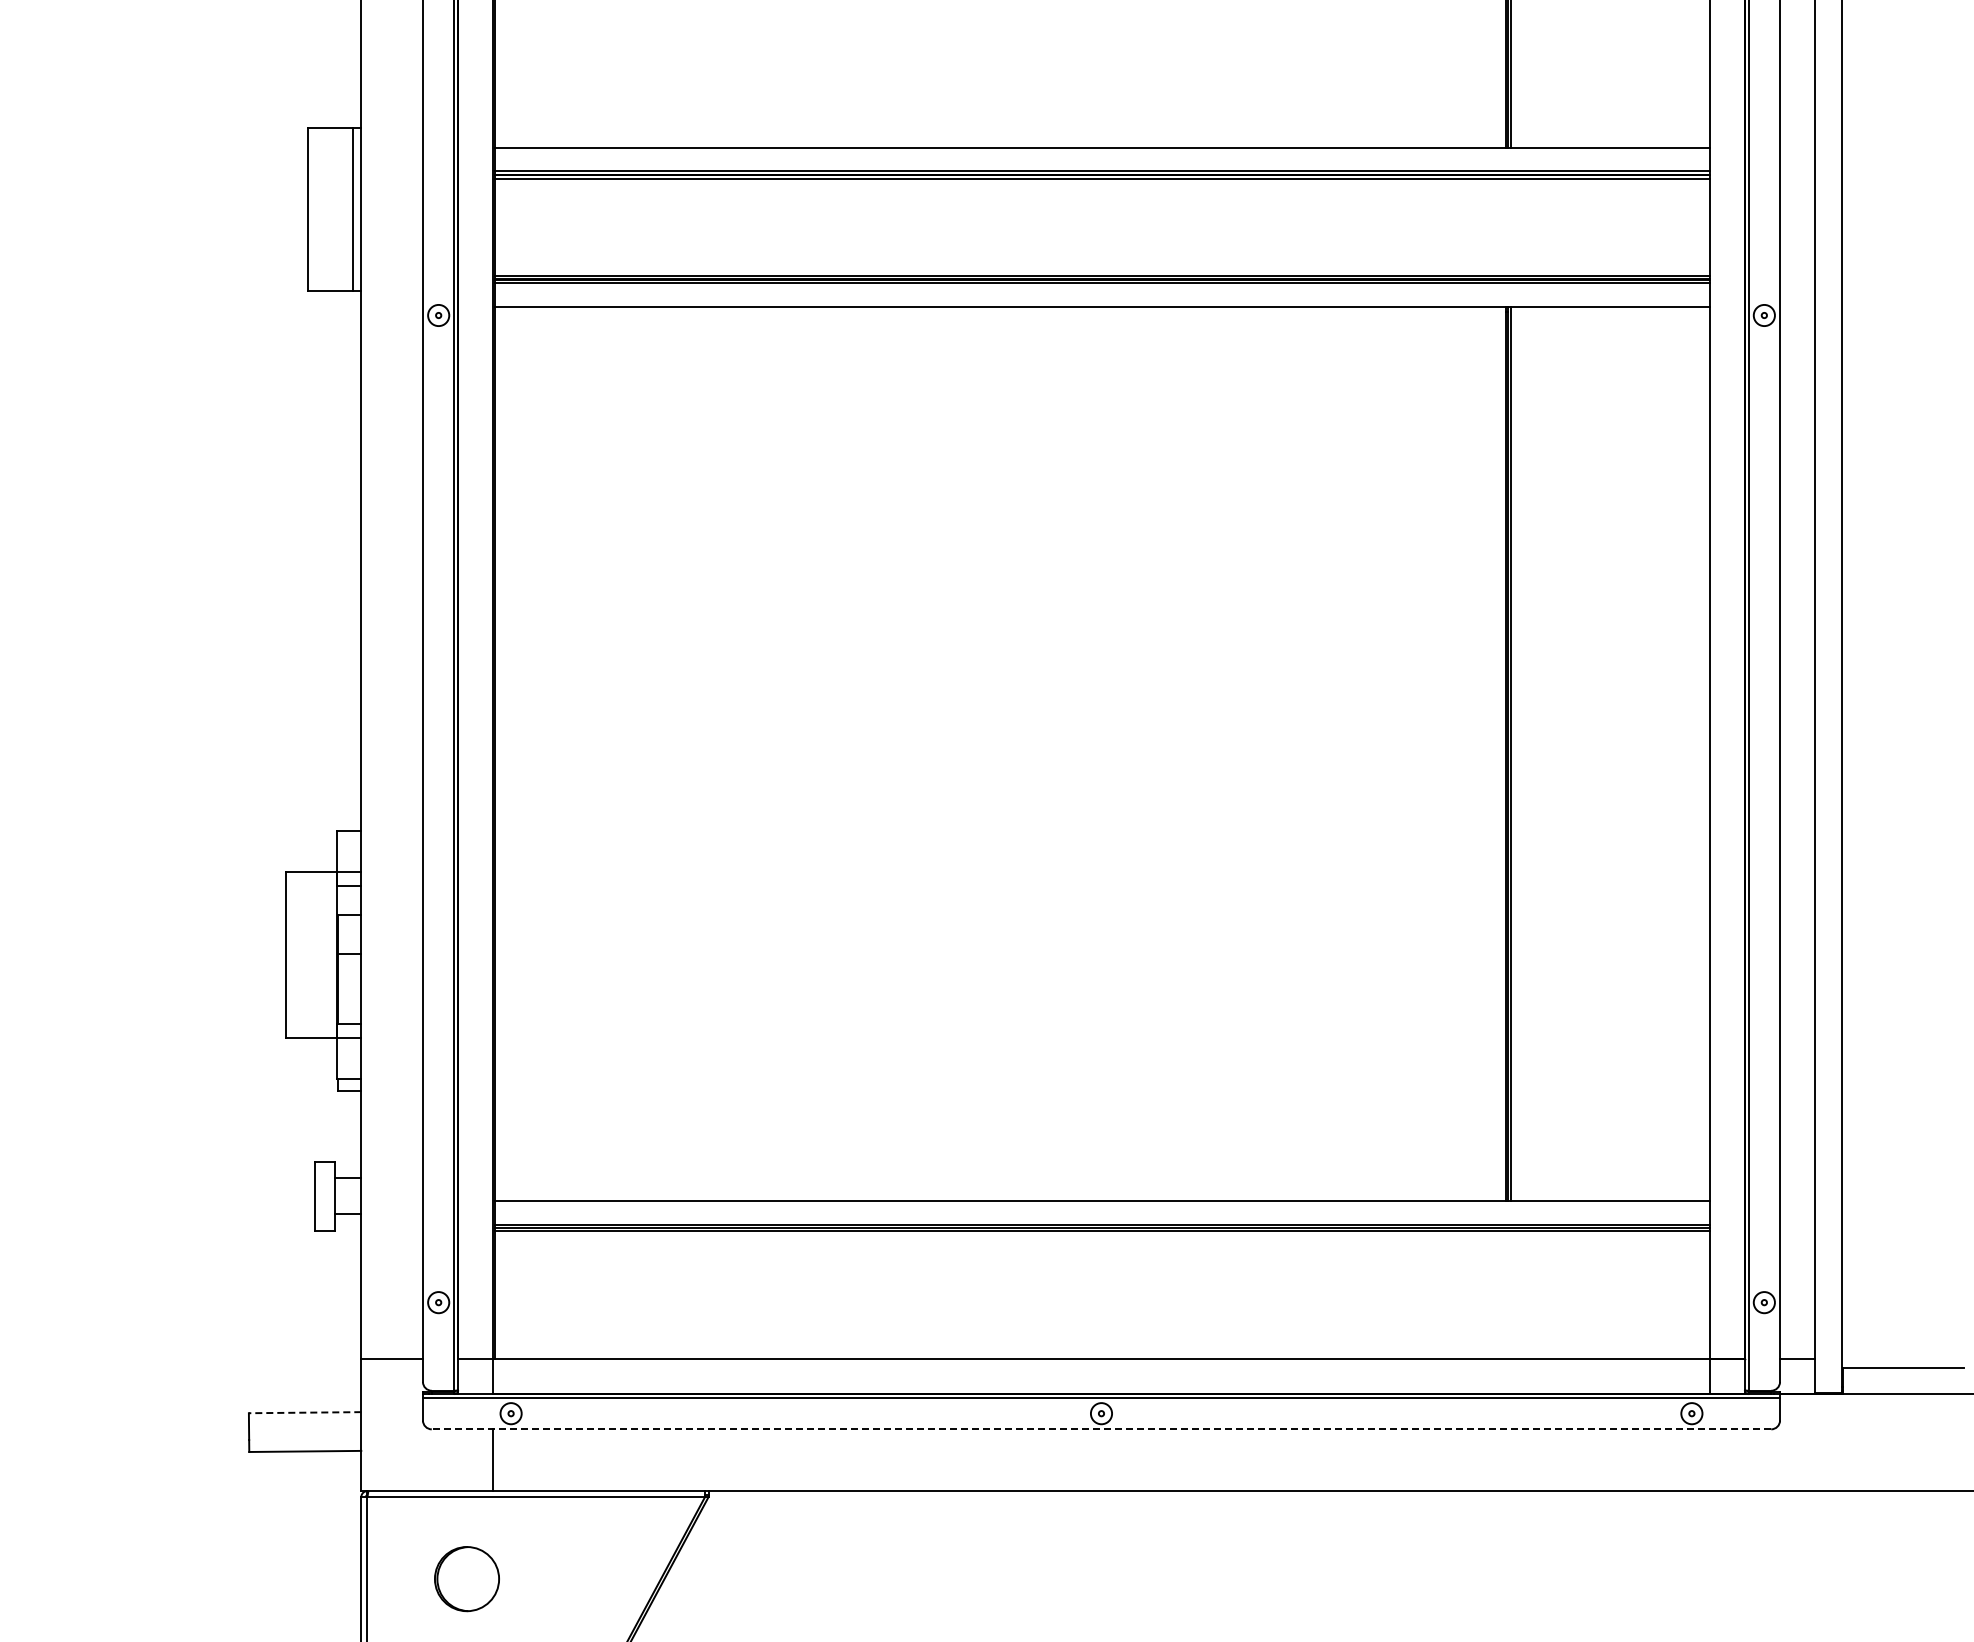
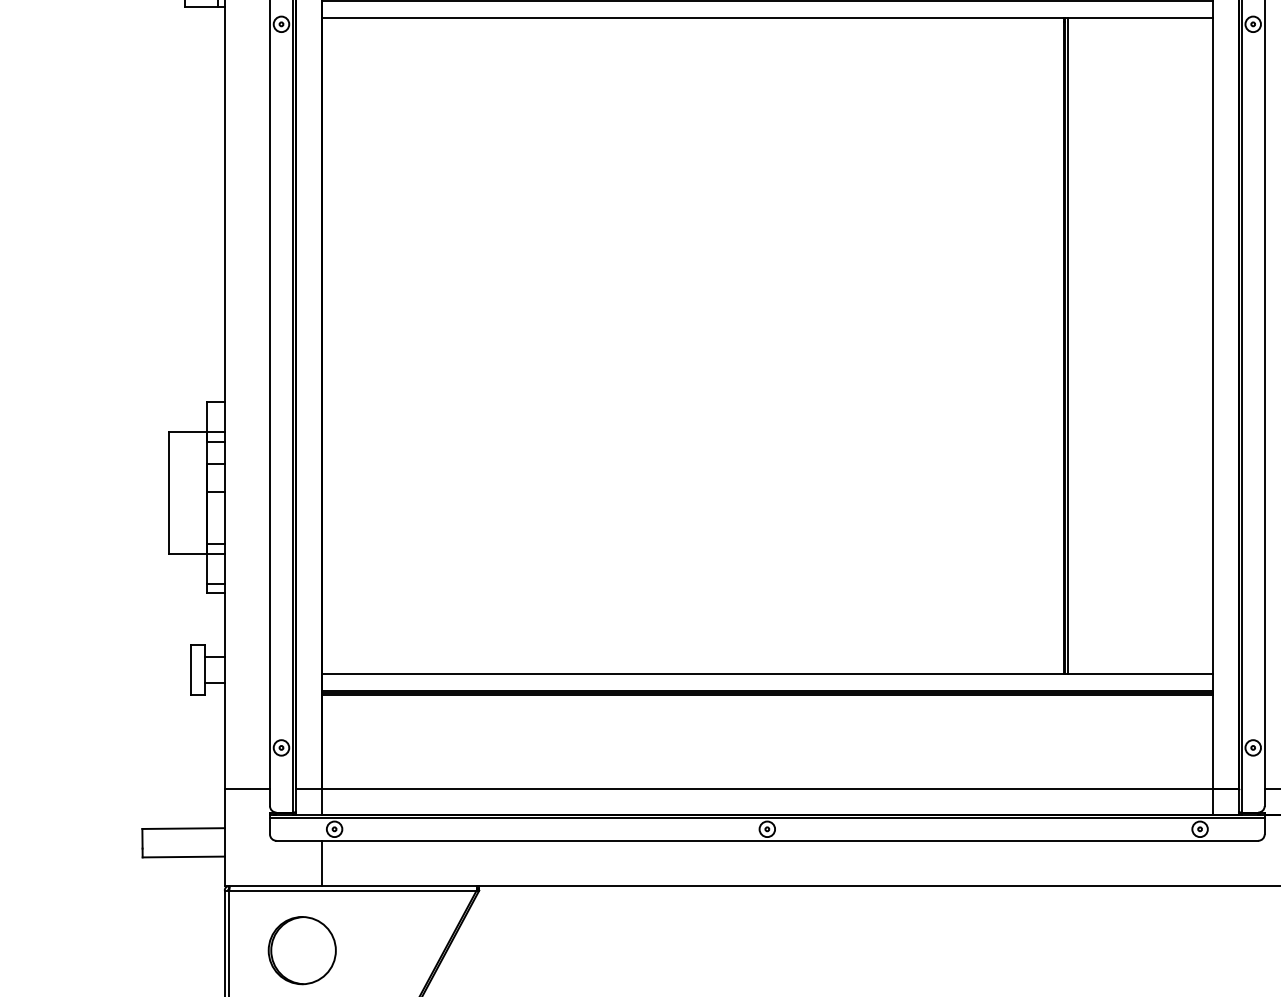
line: (304, 1412) -> (183, 828), dashed -> solid
line: (1101, 1429) -> (767, 840), dashed -> solid
part: (466, 1578) -> (301, 950), size x1.43

